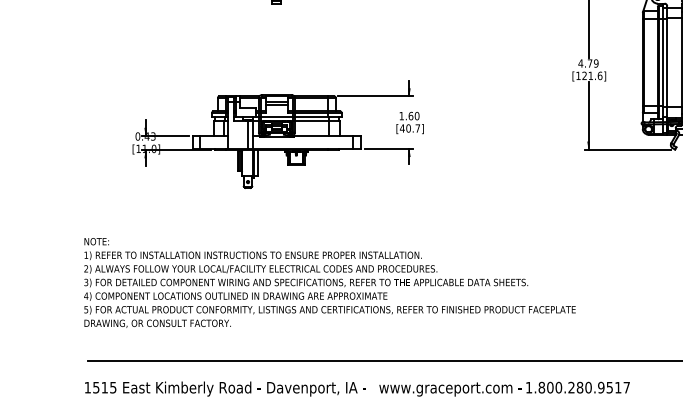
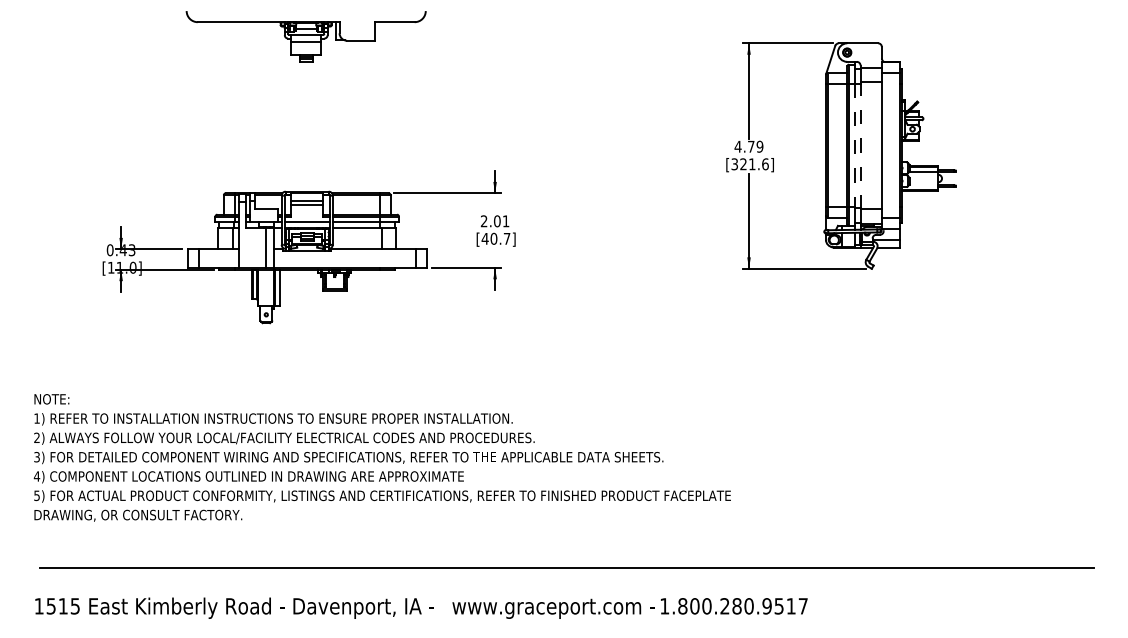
line: (662, 62) -> (854, 145), solid -> dashed
line: (667, 62) -> (860, 145), solid -> dashed
text: (578, 76) -> (734, 164), [121.6] -> [321.6]
text: (408, 116) -> (494, 221), 1.60 -> 2.01

